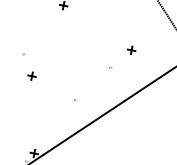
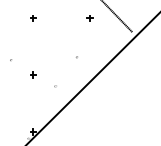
part: (130, 50) -> (89, 18), moved
part: (32, 75) -> (33, 74), moved

